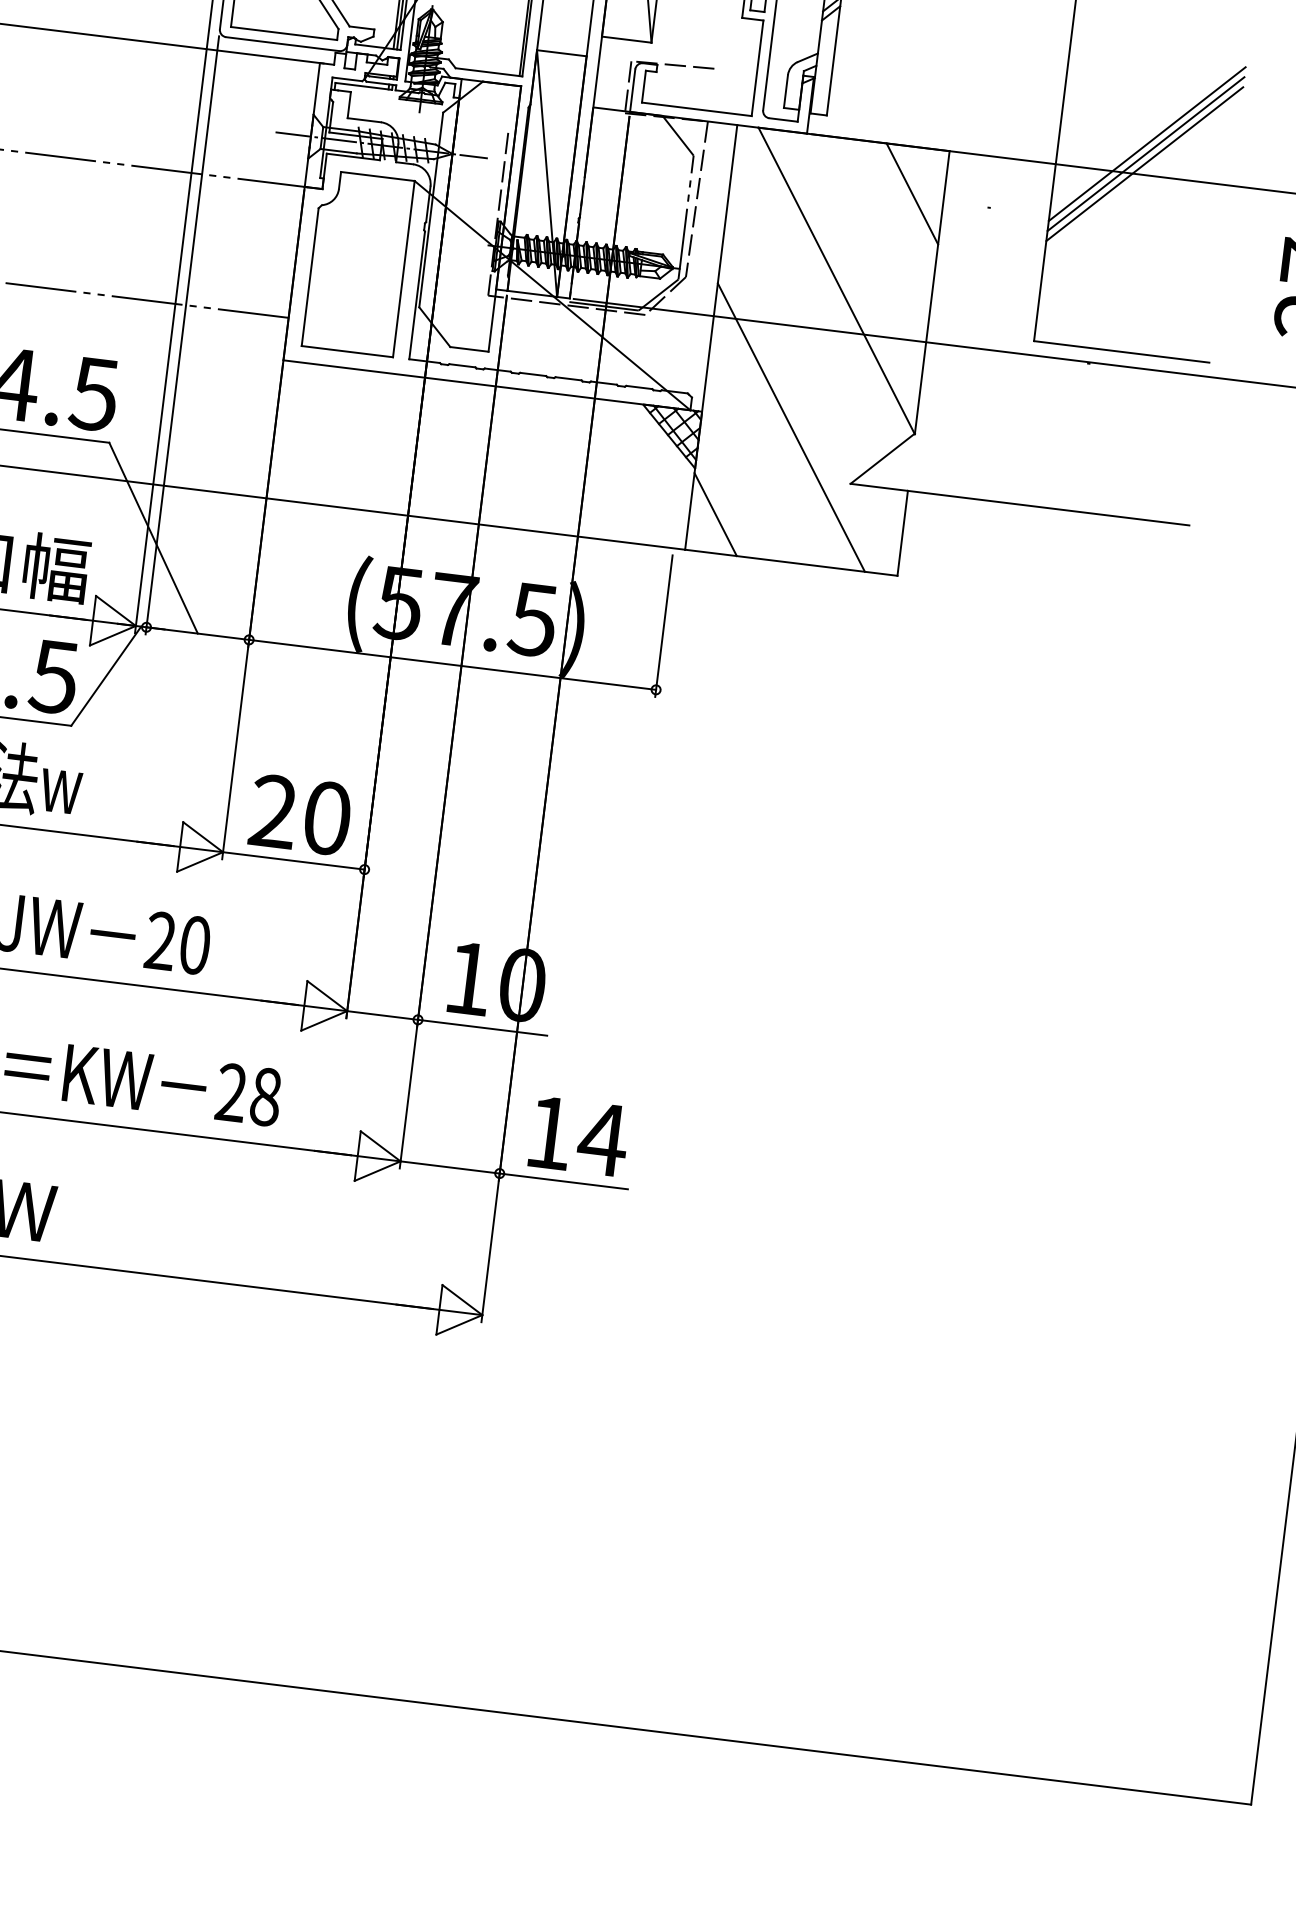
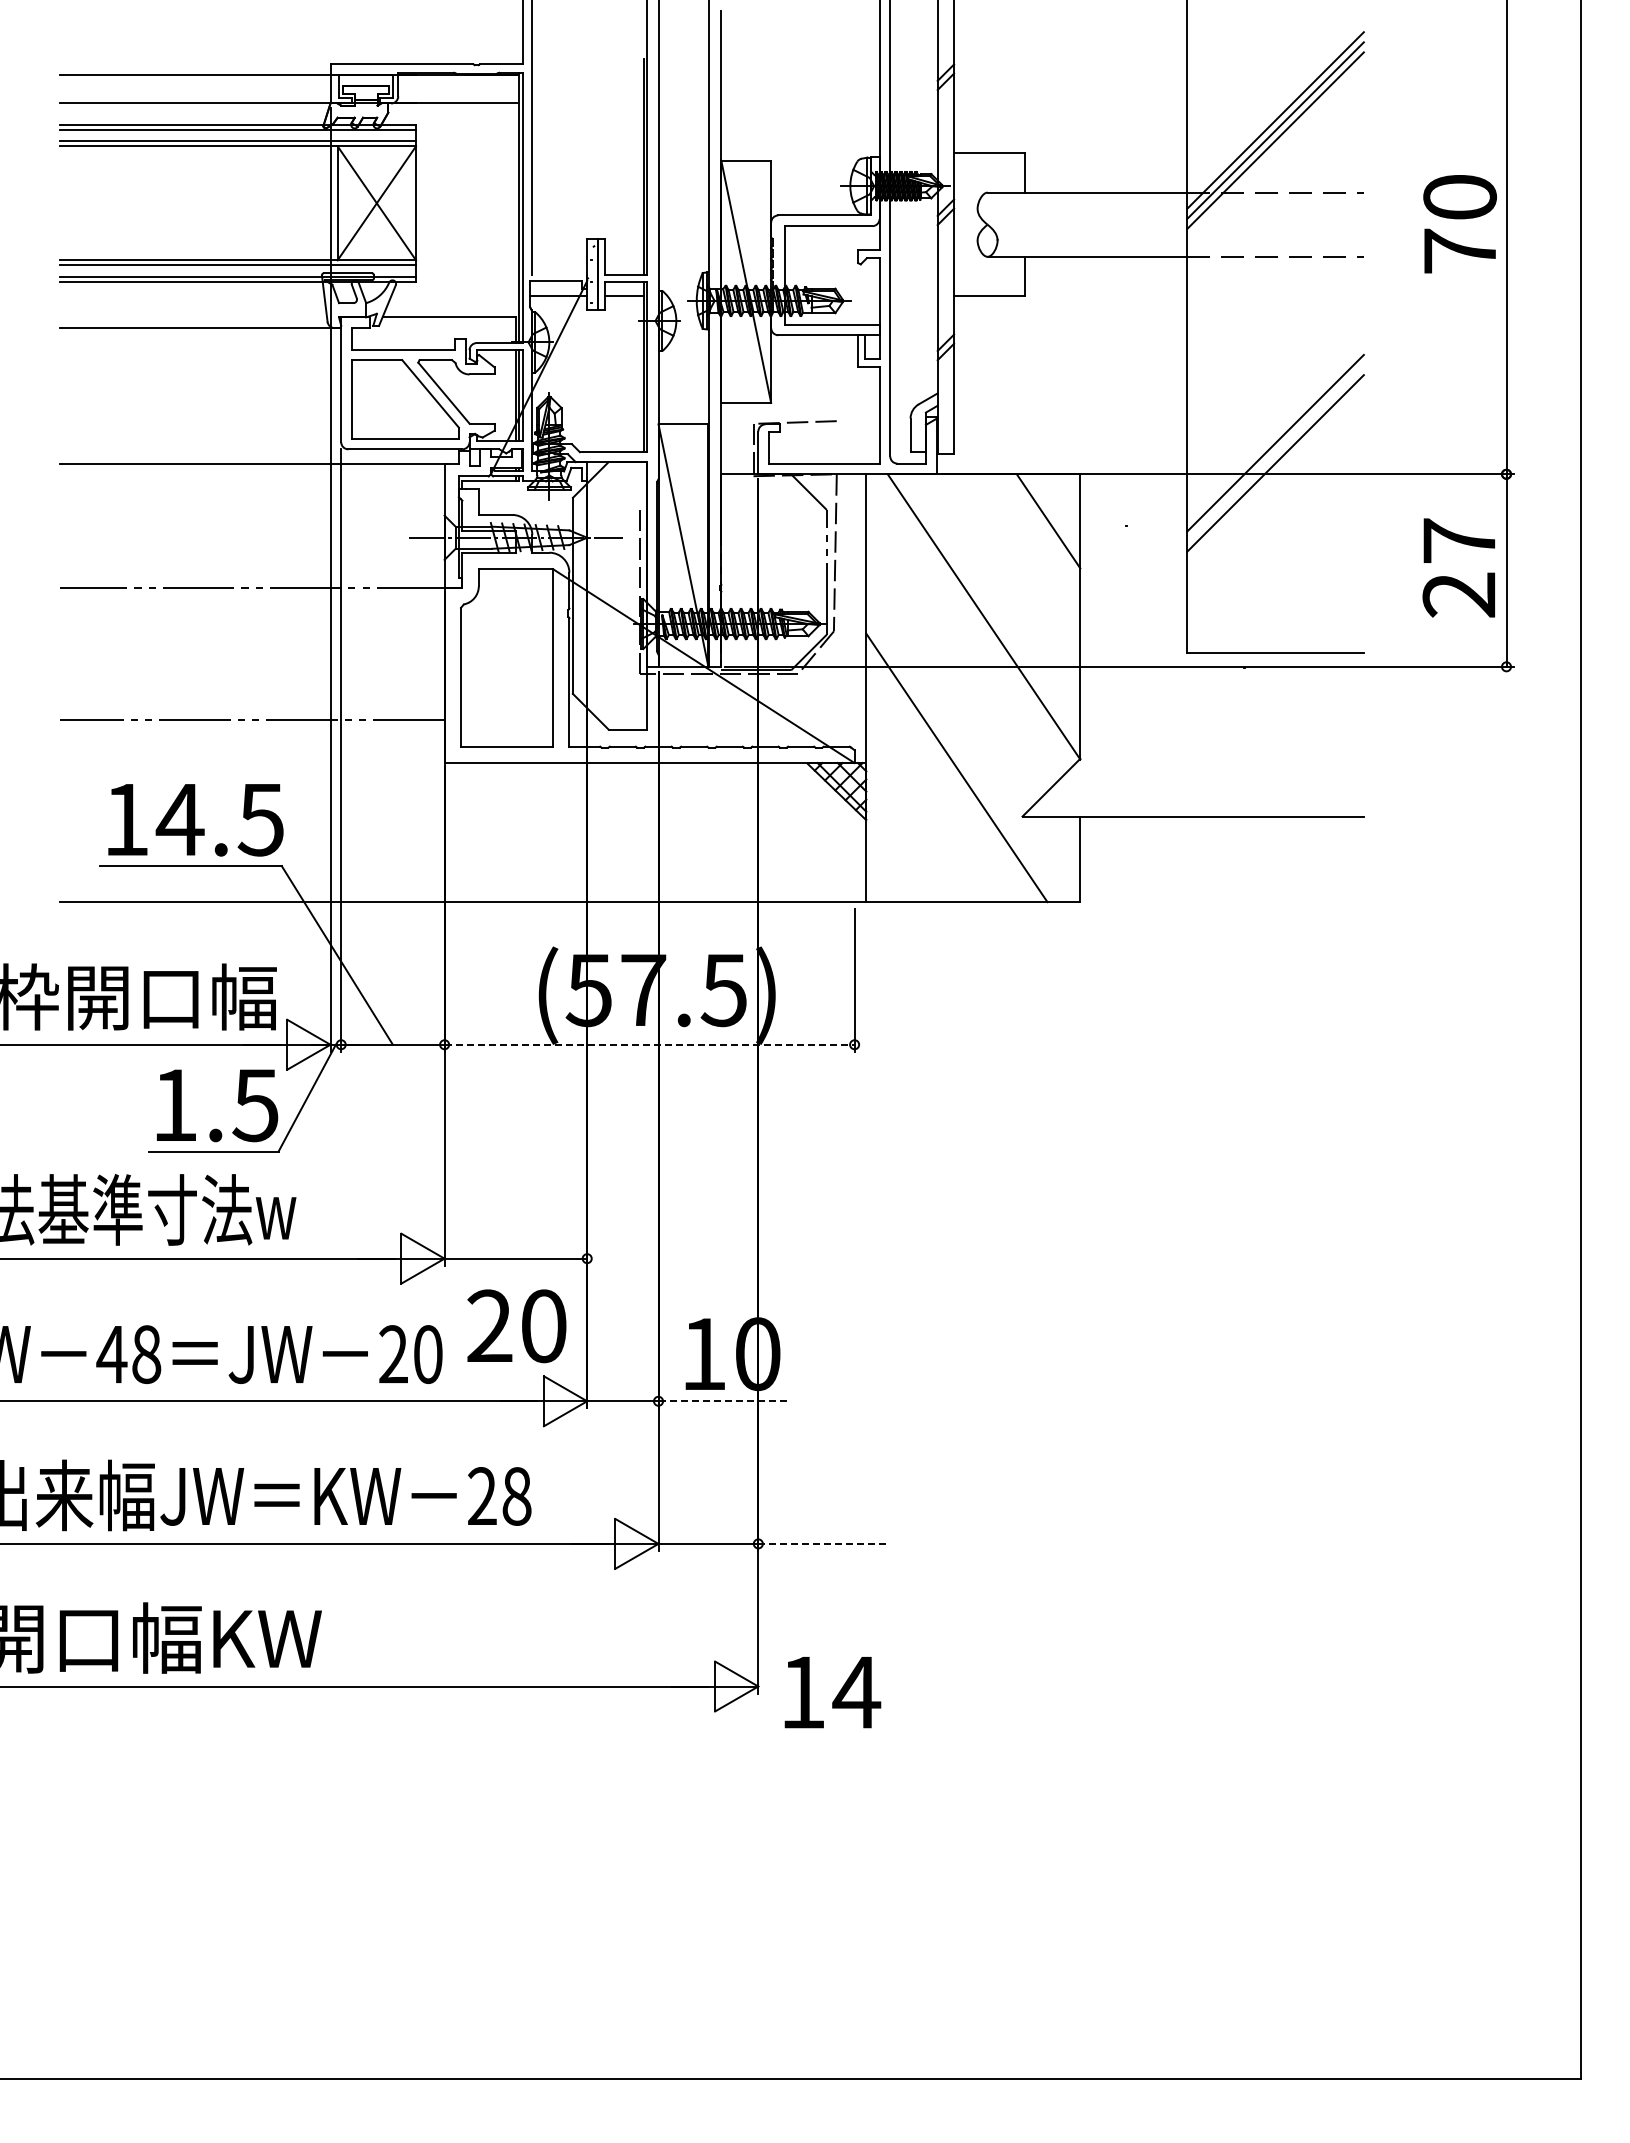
line: (1146, 153) -> (1275, 452), removed
line: (715, 514) -> (892, 863), removed
line: (453, 664) -> (650, 1044), solid -> dashed
text: (300, 815) -> (516, 1326), moved
line: (483, 1028) -> (724, 1401), solid -> dashed
text: (578, 1136) -> (832, 1692), moved
line: (563, 1180) -> (822, 1543), solid -> dashed

